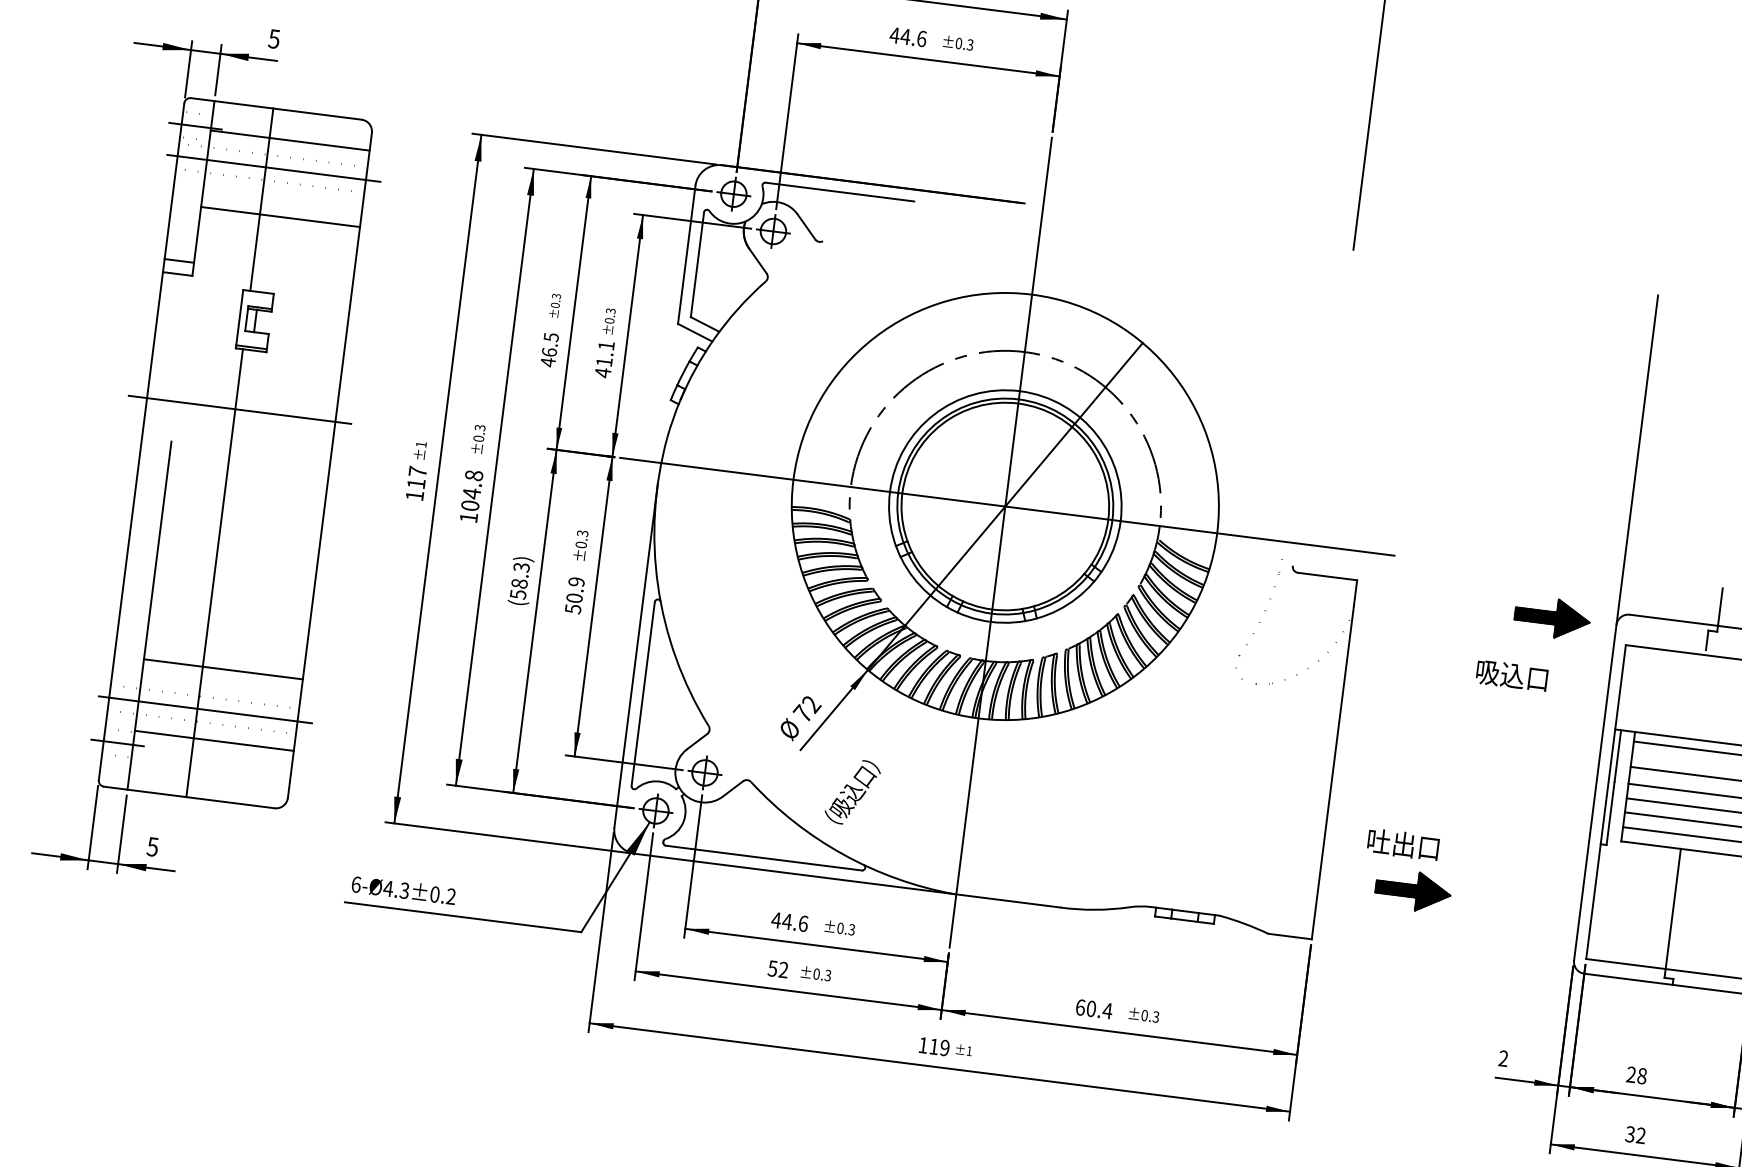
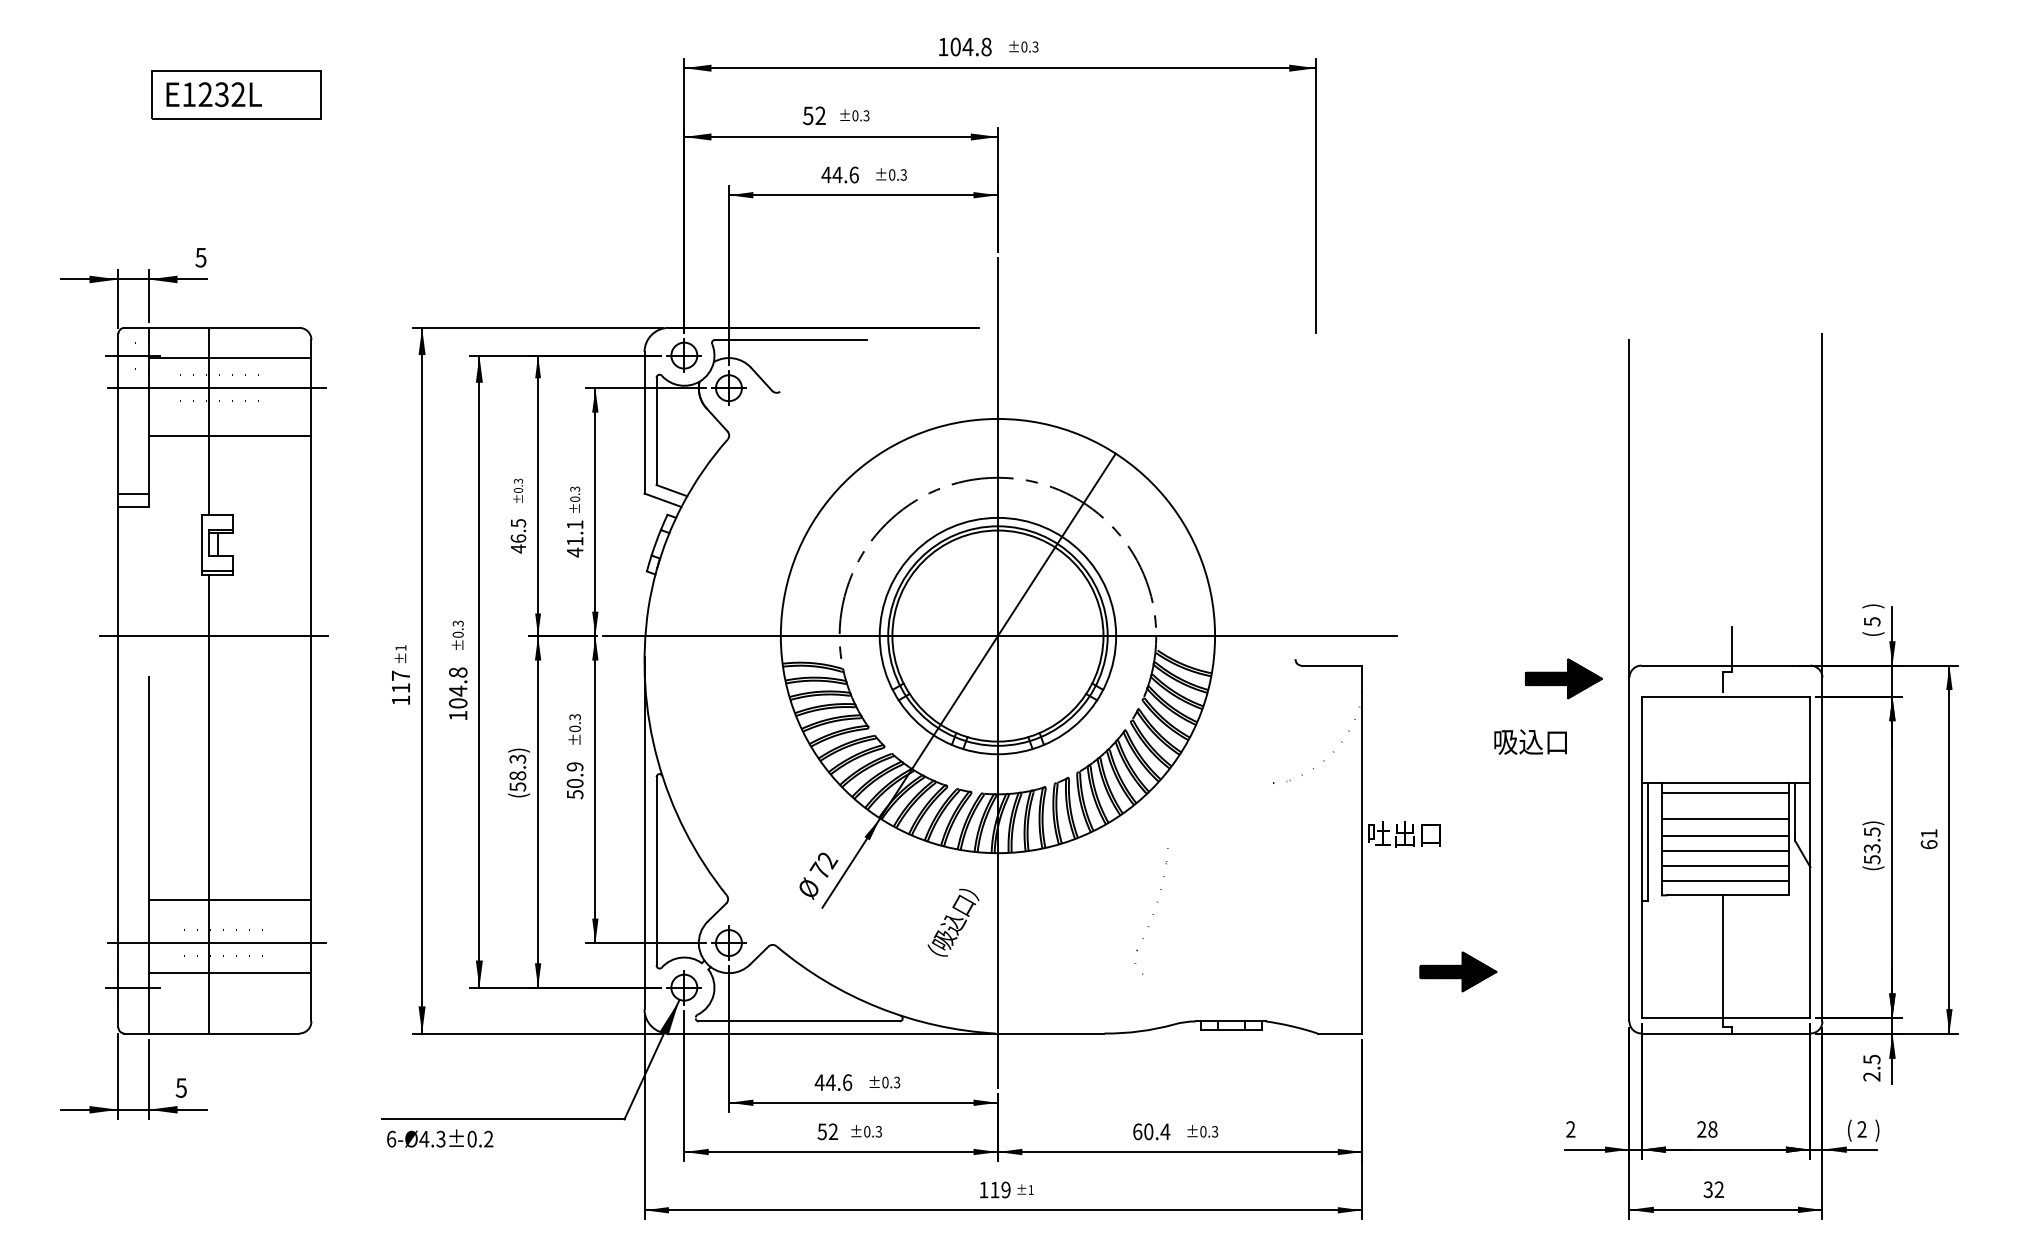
part: (1258, 619) -> (1151, 911), moved
text: (852, 792) -> (953, 922), moved
text: (1403, 844) -> (1404, 834), moved
text: (404, 890) -> (440, 1138), moved

